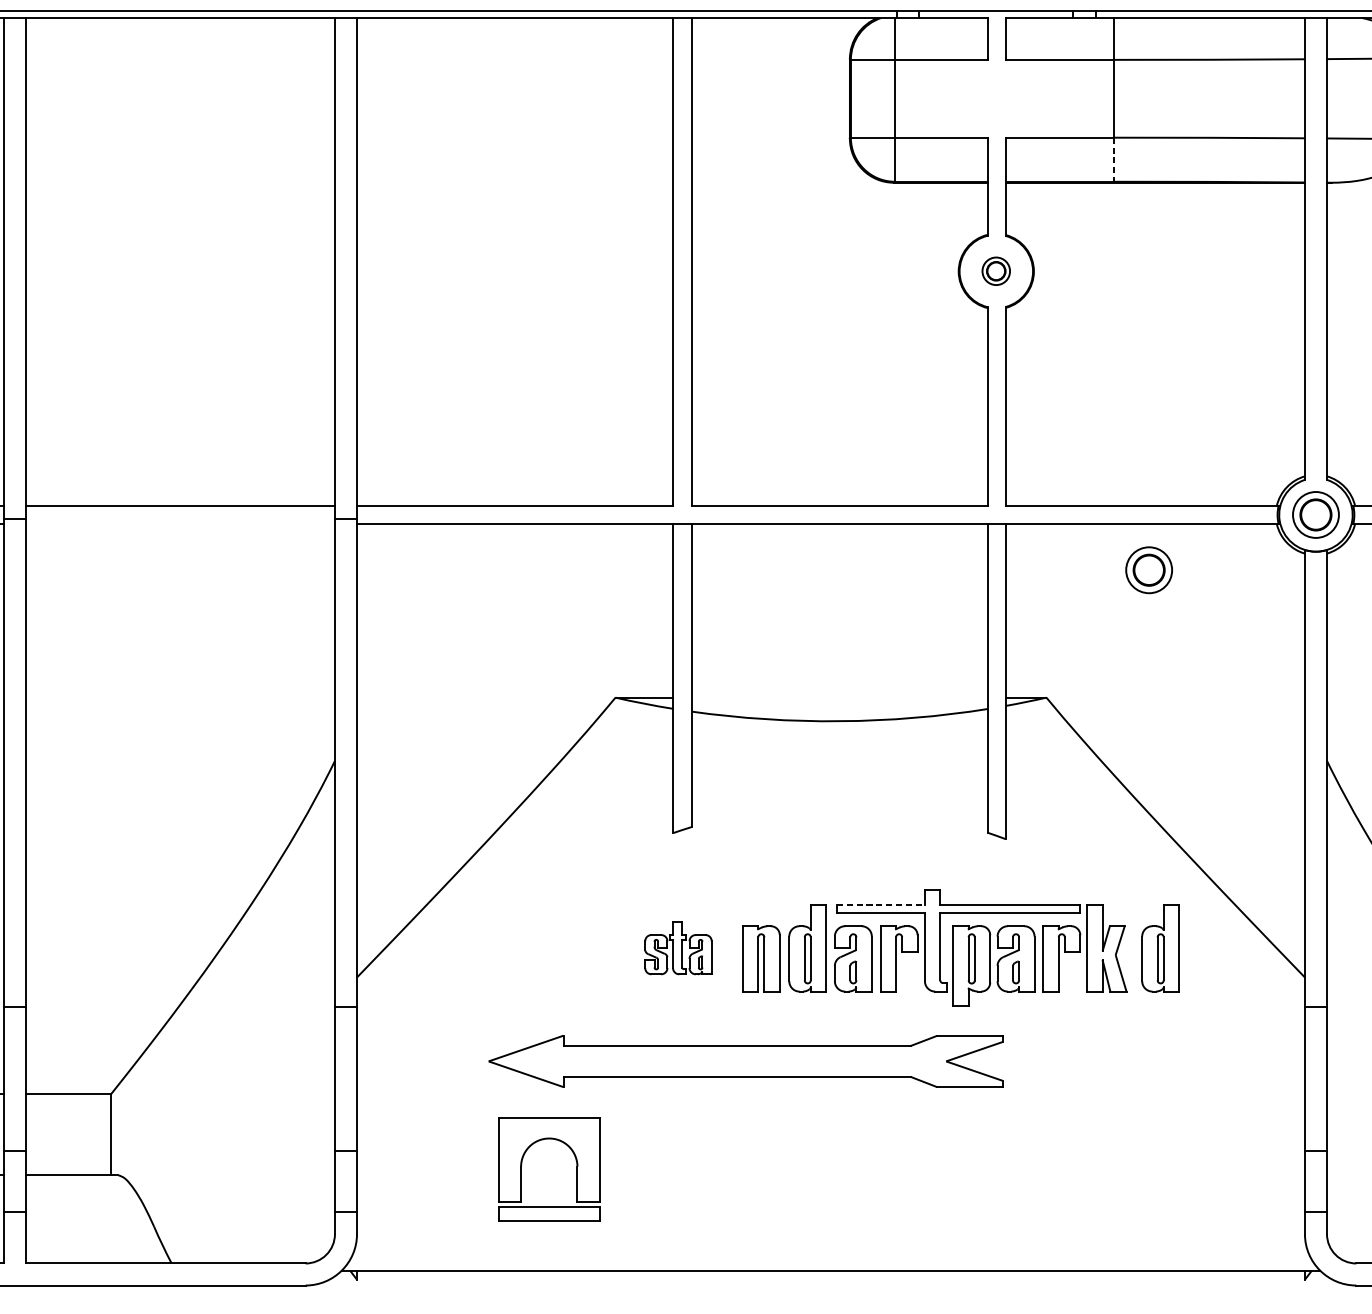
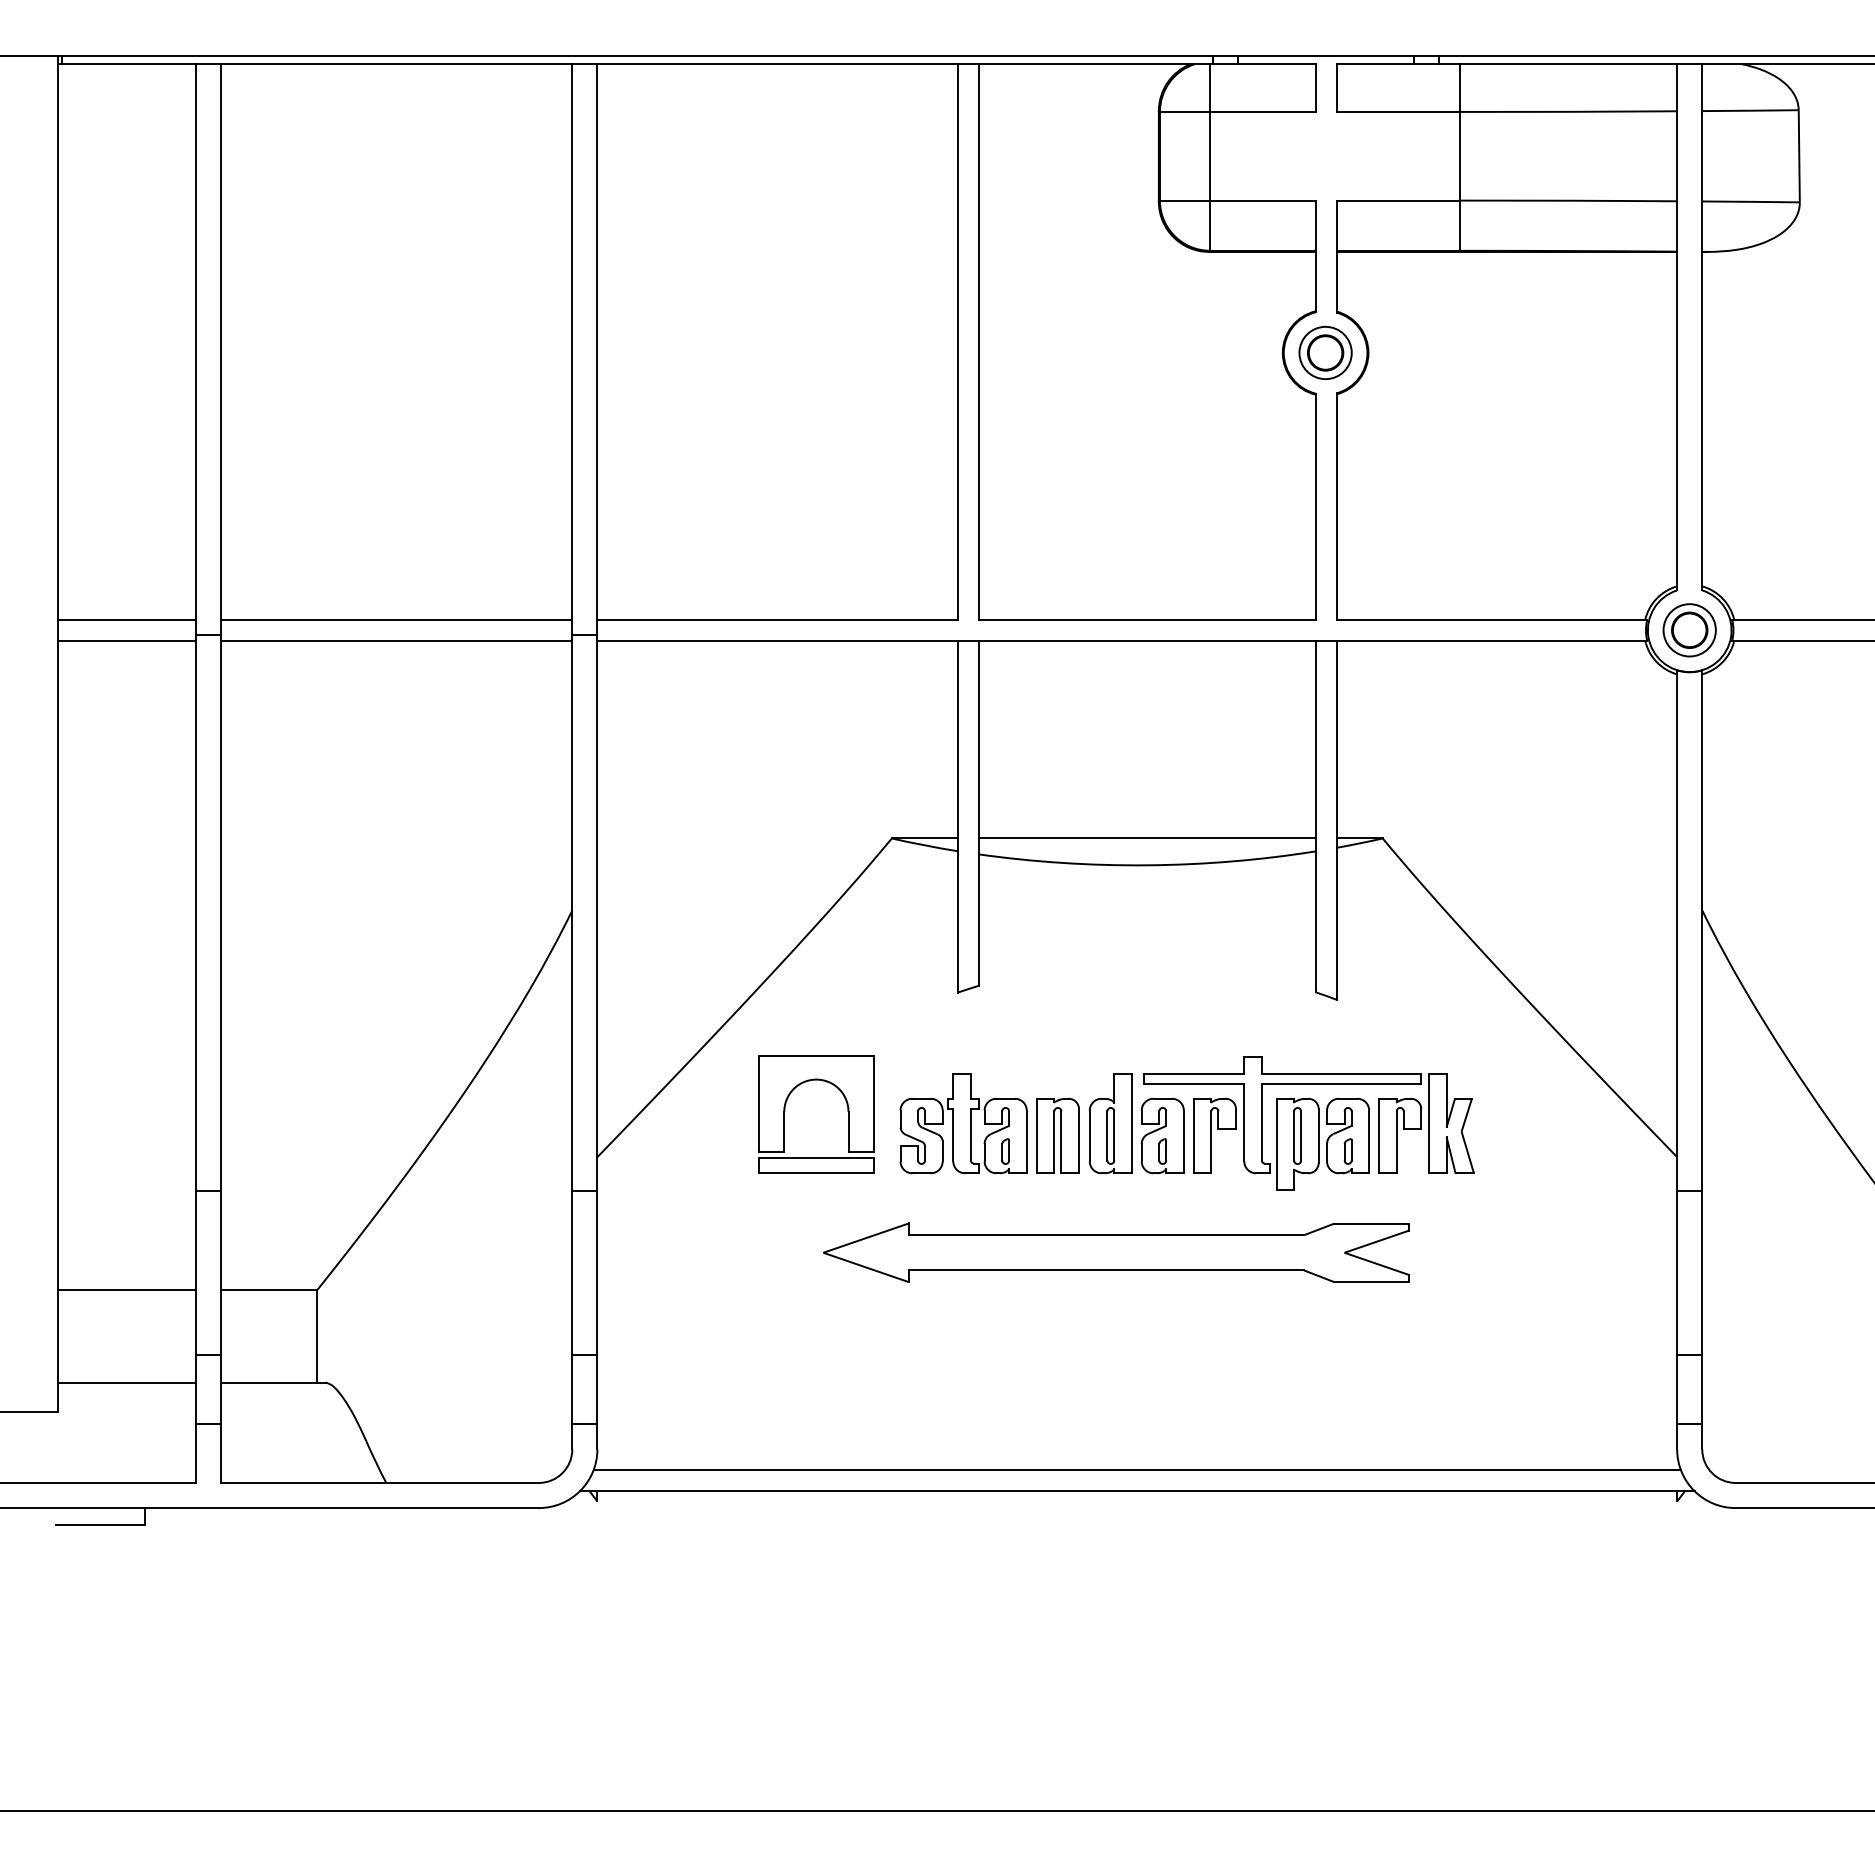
line: (1113, 160) -> (1459, 226), dashed -> solid
part: (996, 271) -> (1325, 352), size x1.67
line: (180, 523) -> (396, 640), added
part: (1148, 570) -> (1499, 693), removed
line: (839, 697) -> (1146, 838), added
line: (881, 904) -> (1194, 1074), dashed -> solid
part: (678, 947) -> (963, 1123), size x1.67
part: (1160, 947) -> (1512, 1123), removed
part: (746, 1061) -> (1116, 1252), moved
part: (522, 1166) -> (785, 1111), moved
line: (830, 1251) -> (1136, 1469), added

